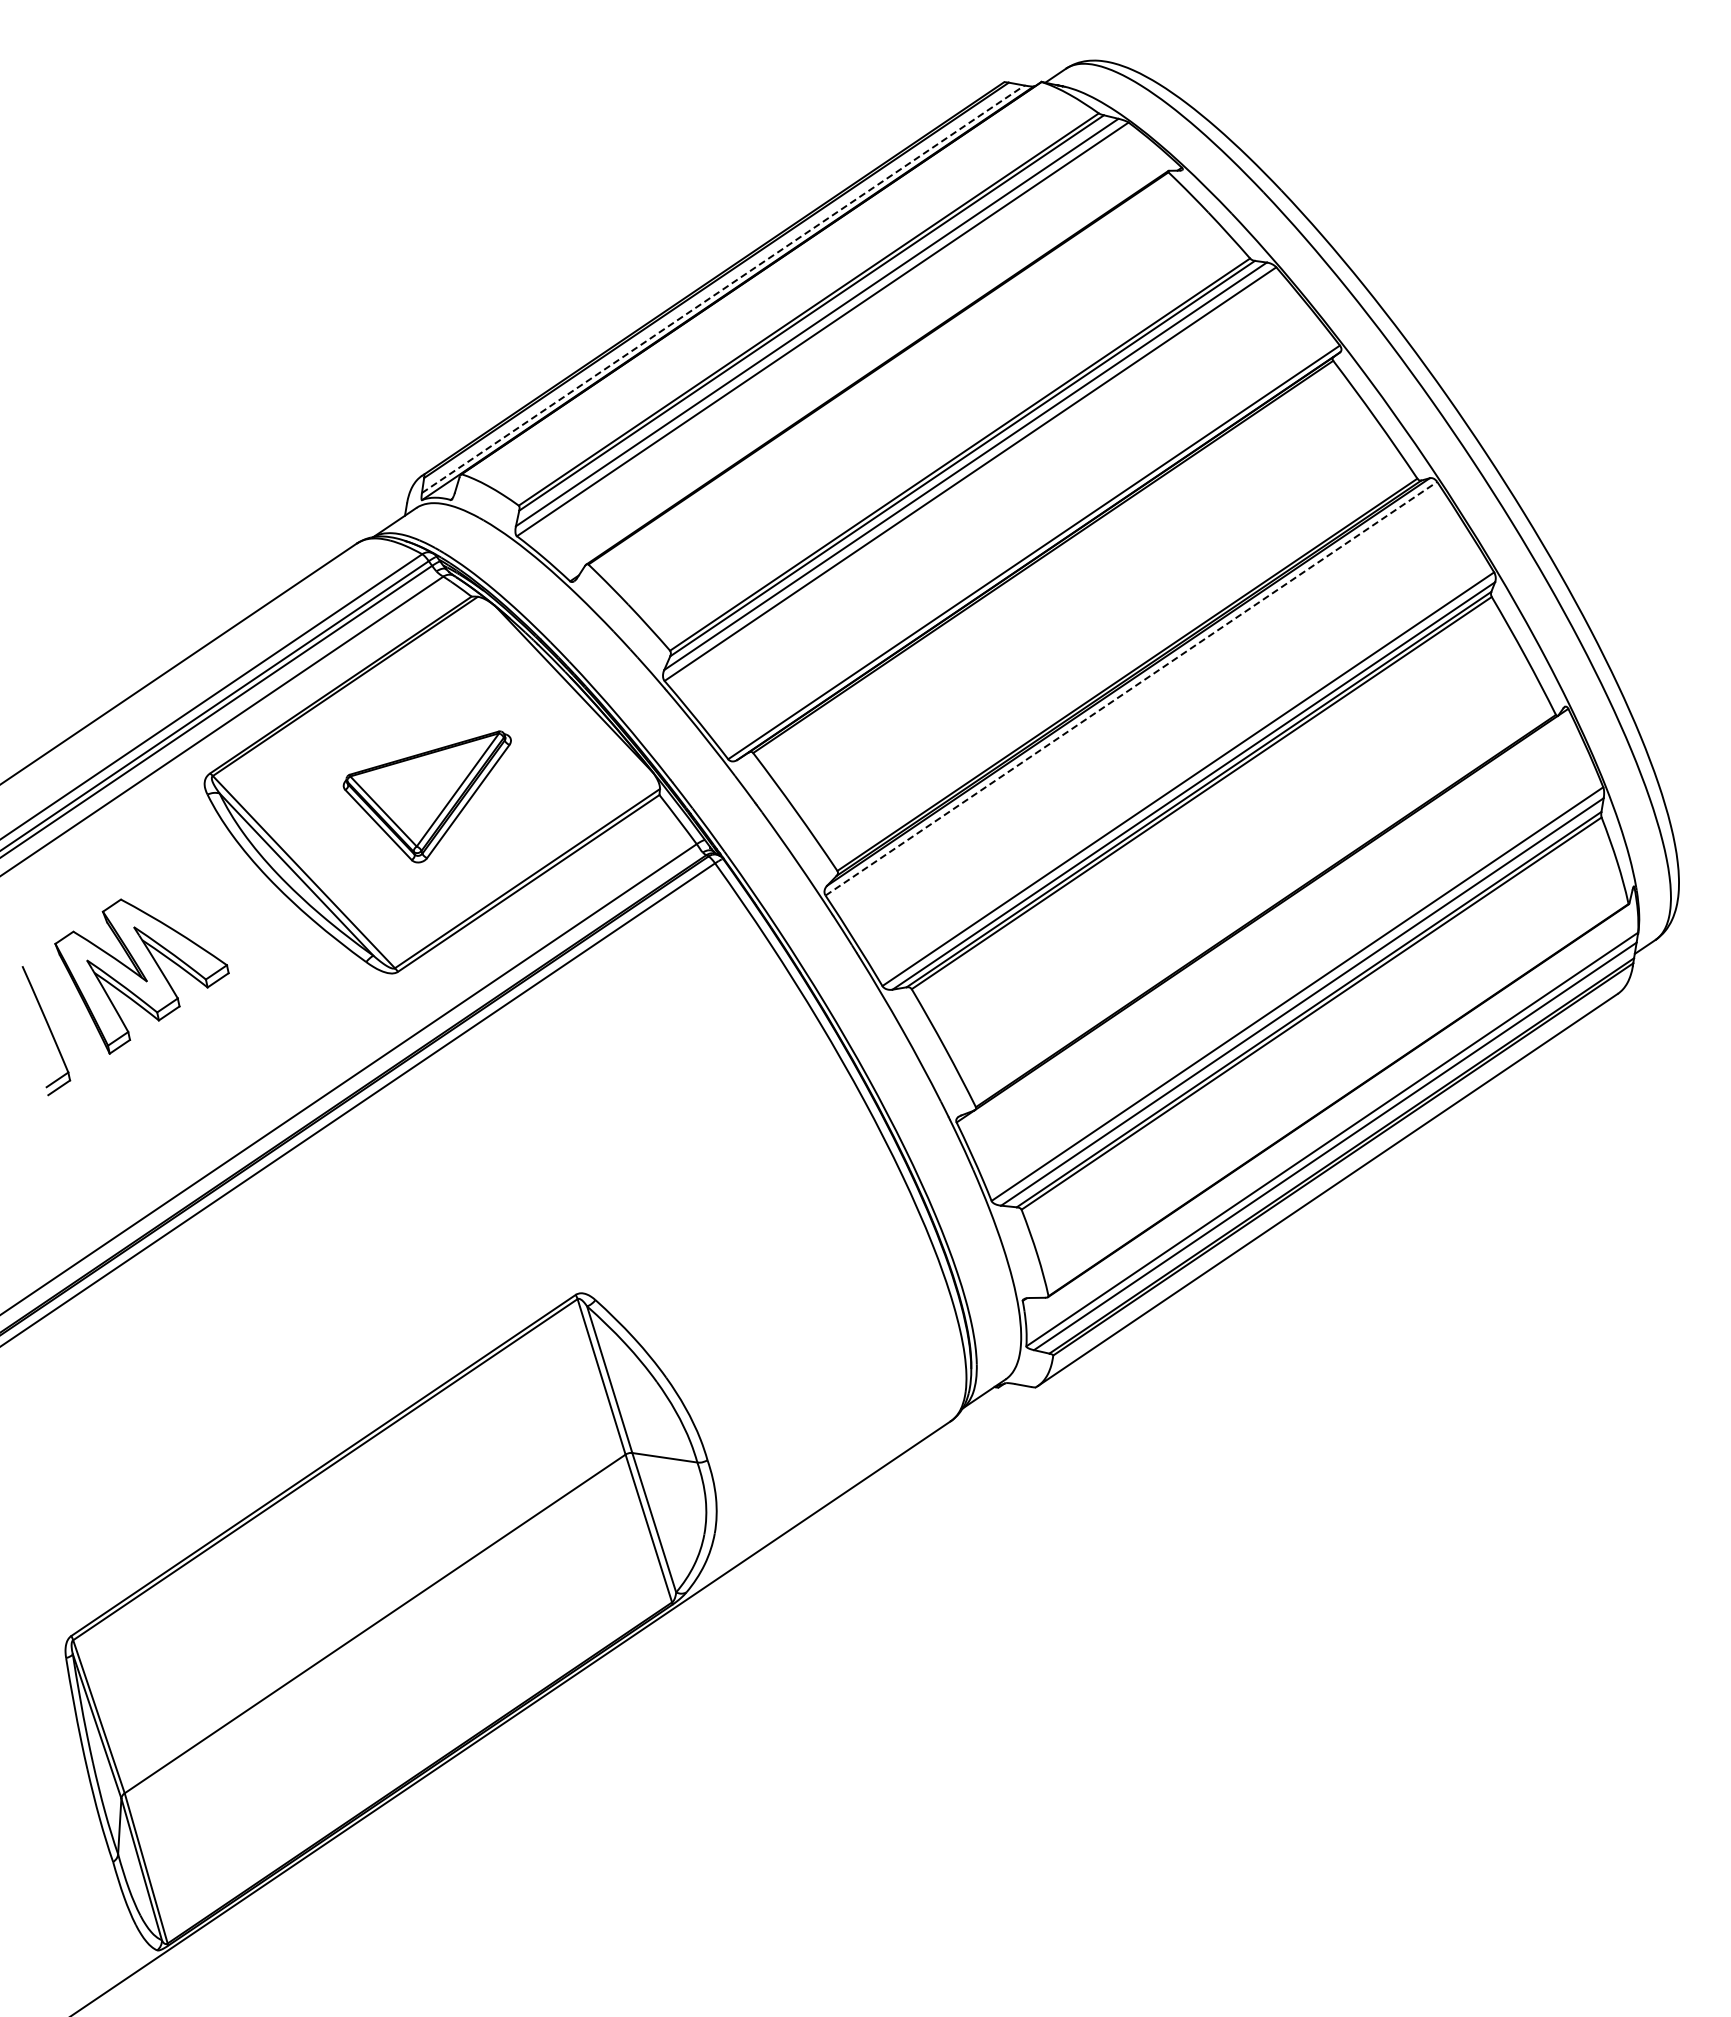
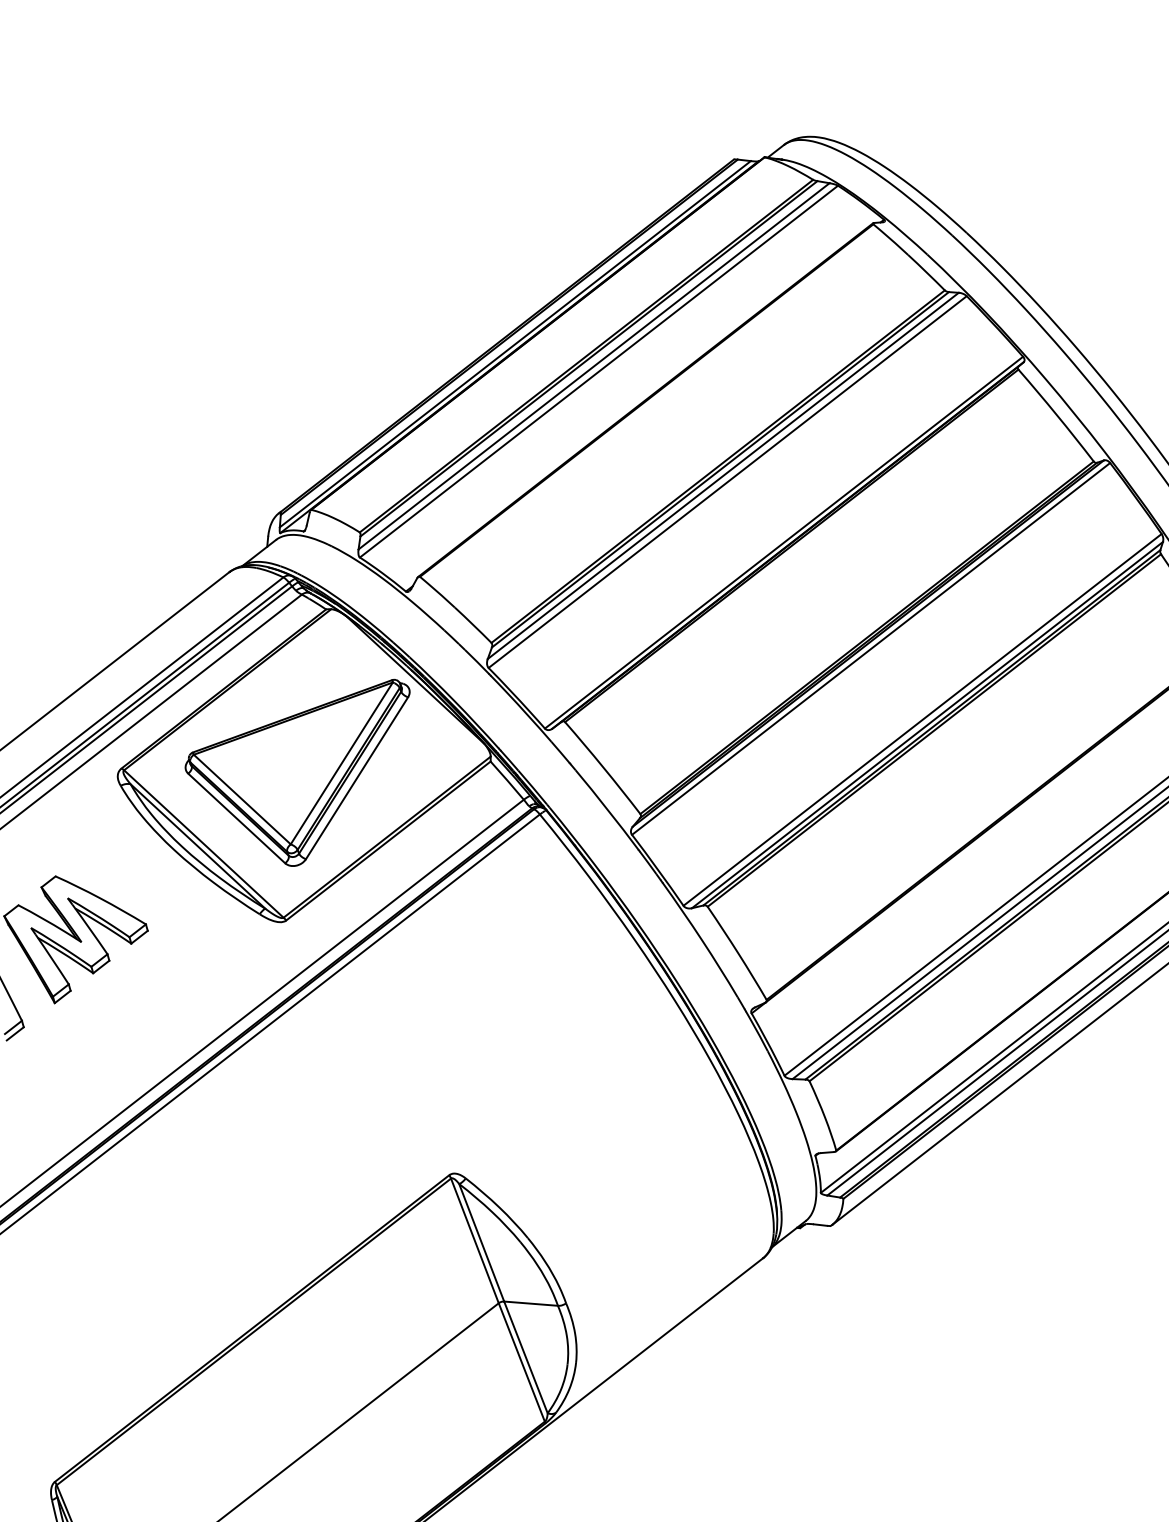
line: (723, 289) -> (515, 344), dashed -> solid
line: (1131, 688) -> (871, 648), dashed -> solid
part: (427, 796) -> (300, 775), size x1.67

